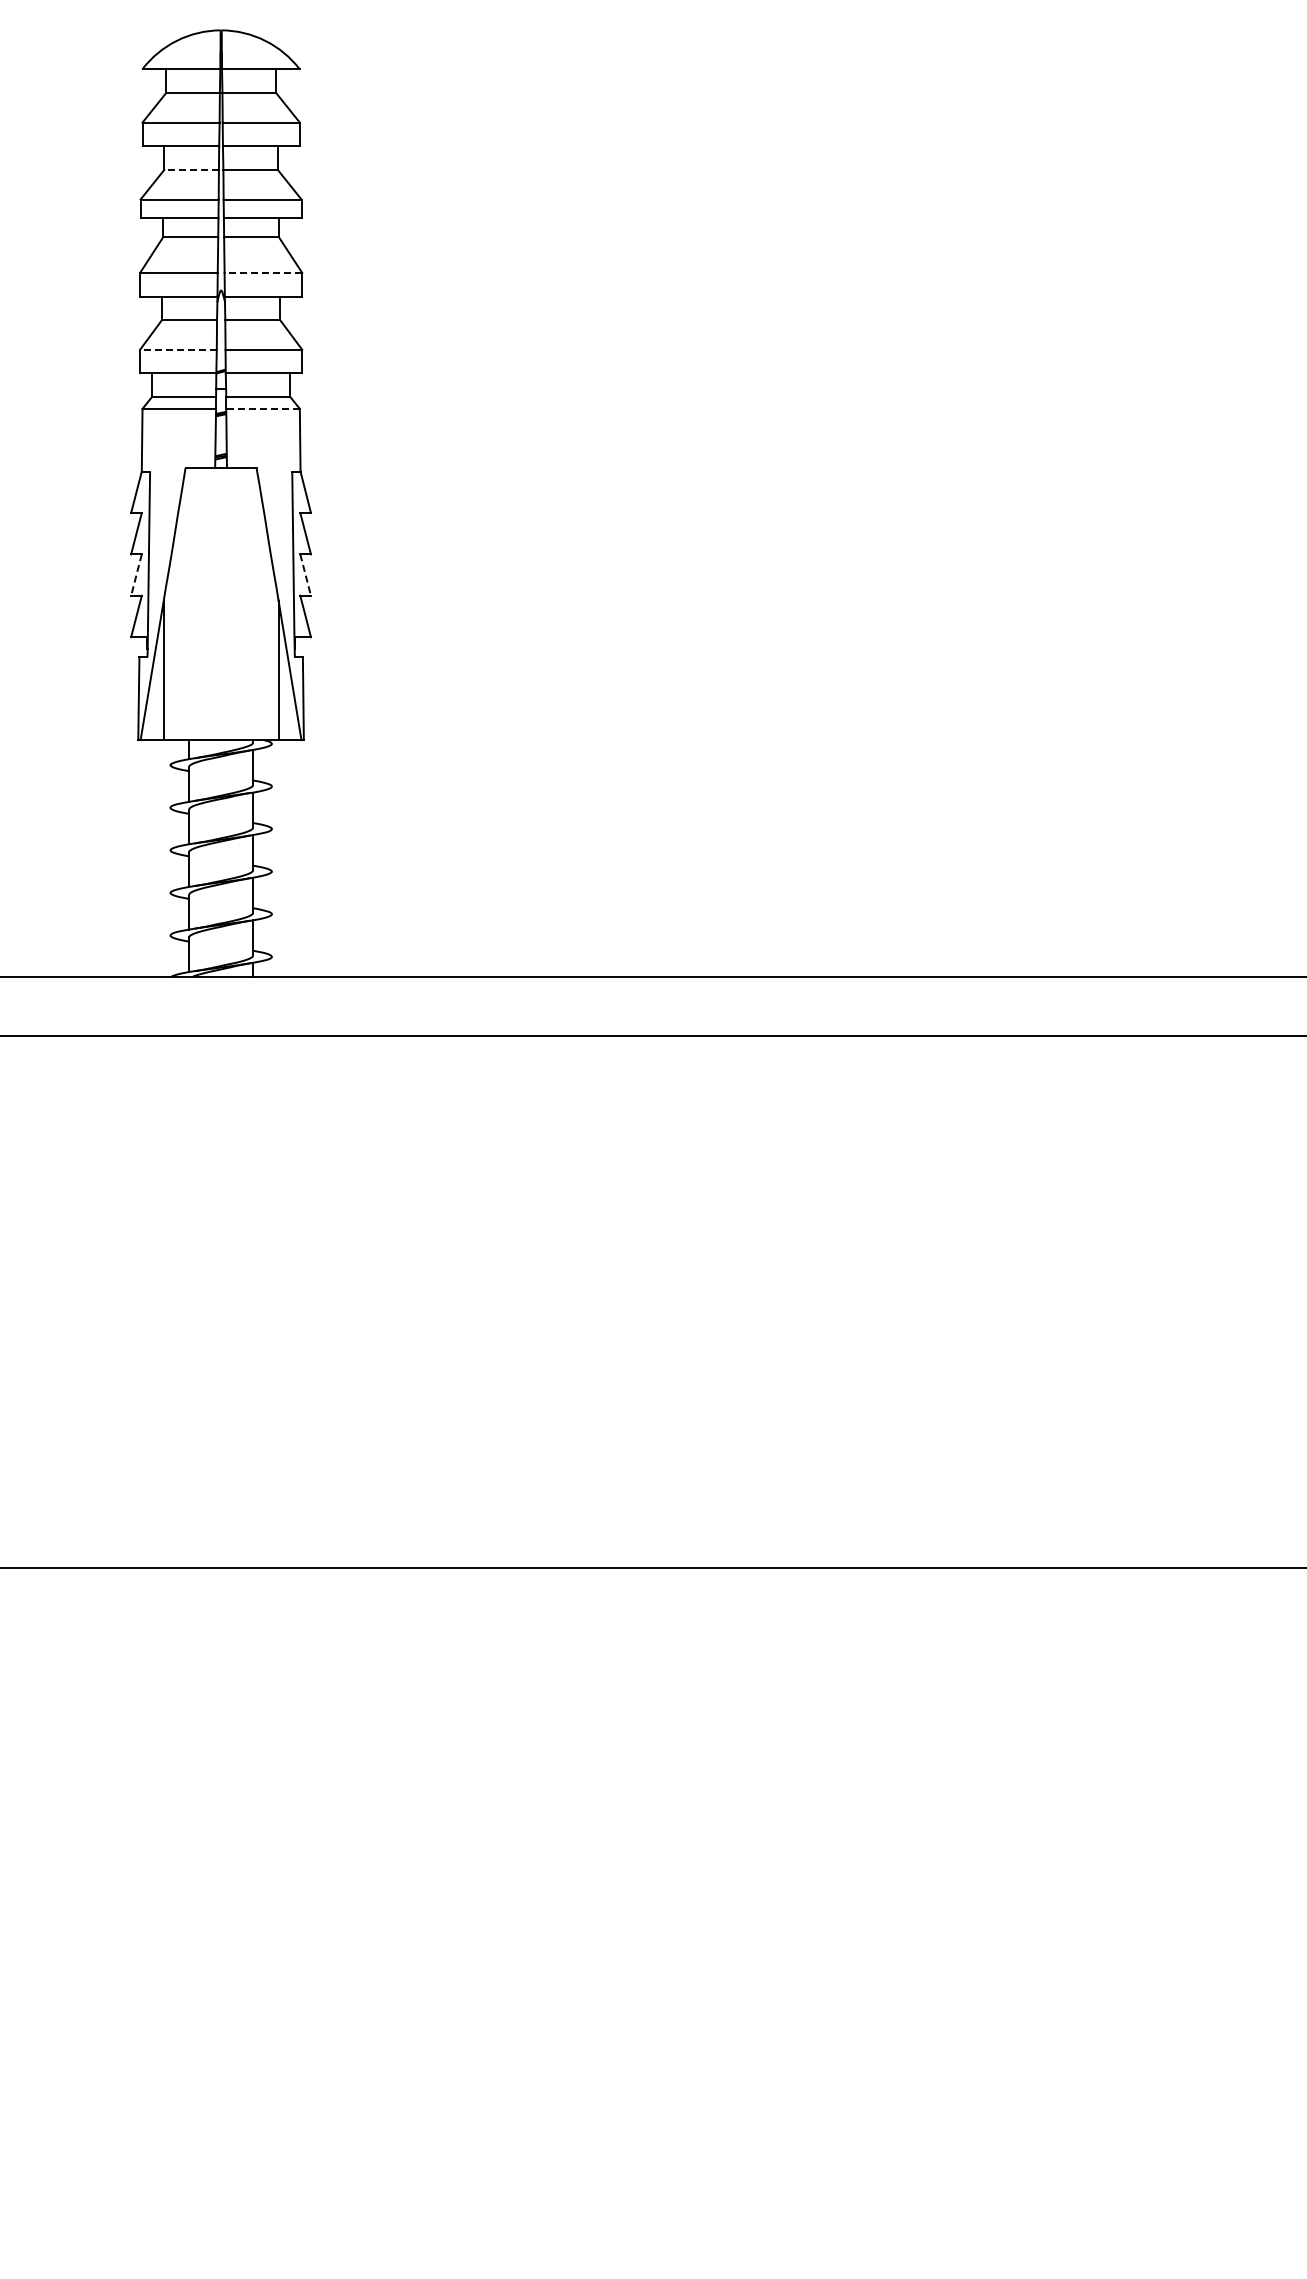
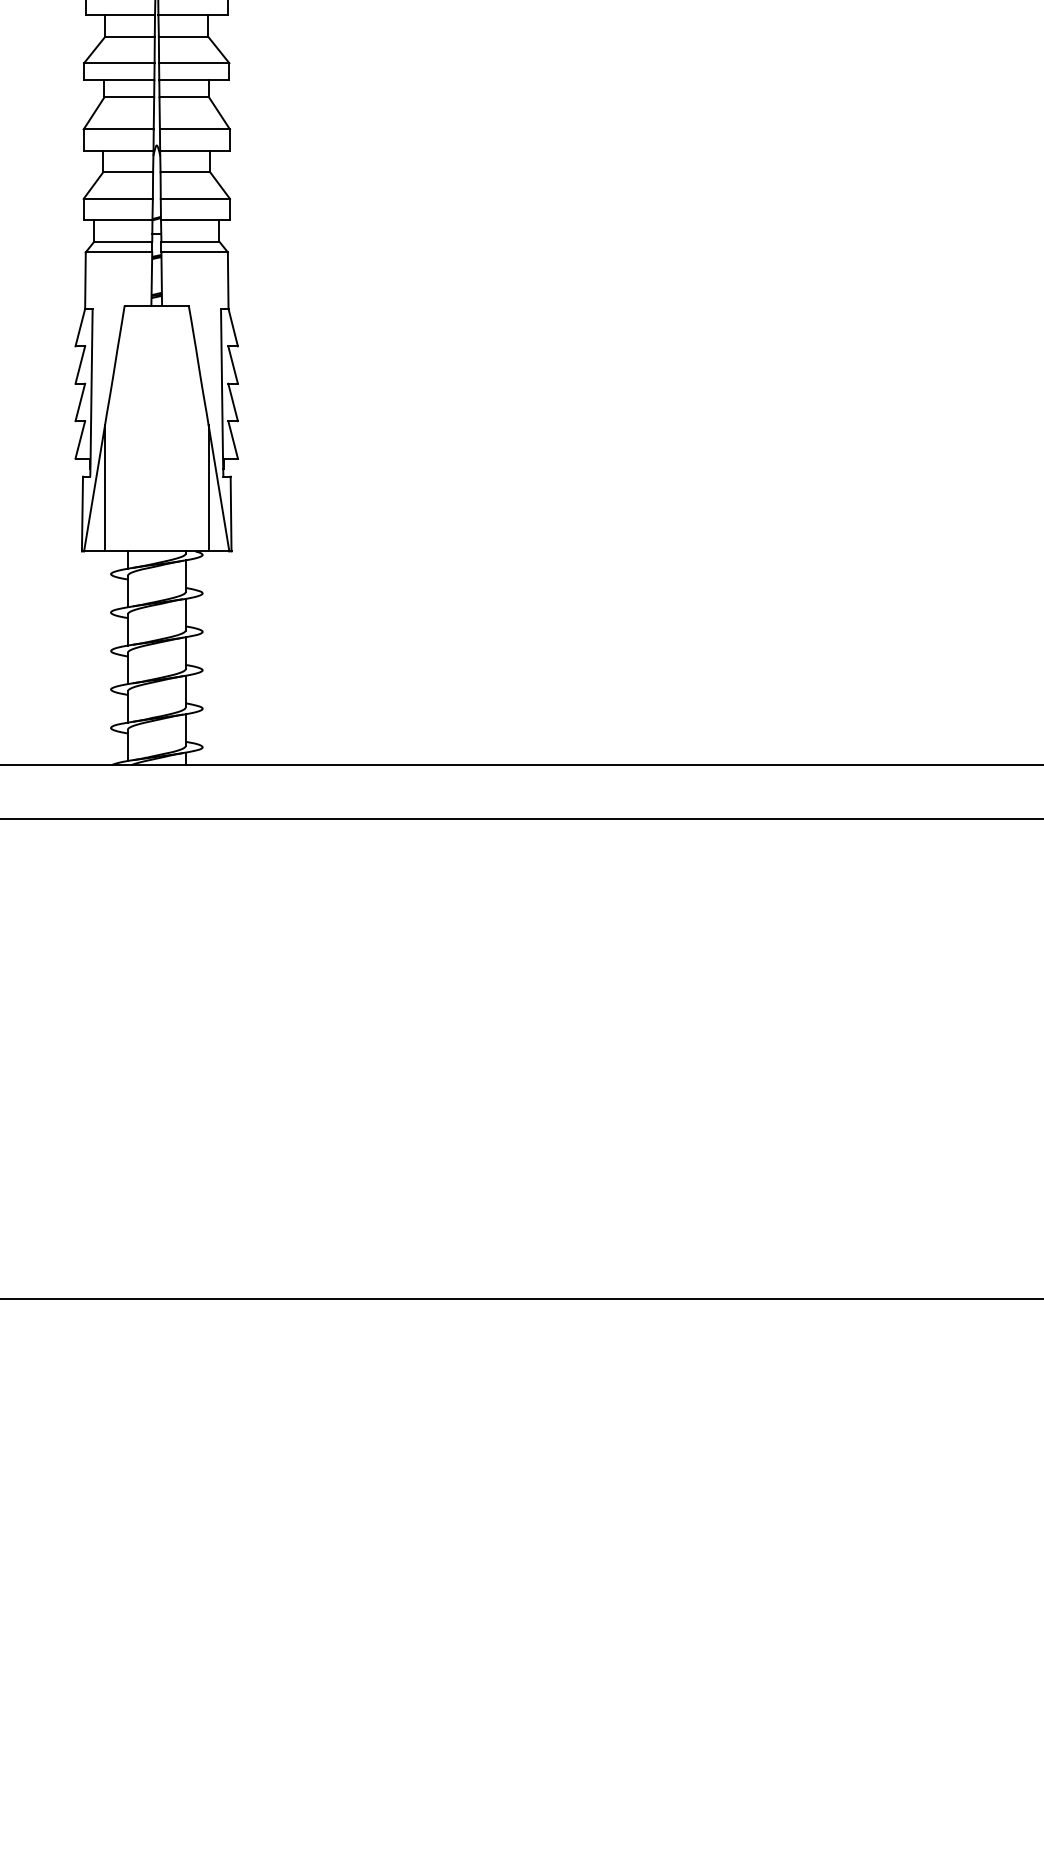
line: (191, 169) -> (130, 36), dashed -> solid
line: (263, 272) -> (195, 129), dashed -> solid
line: (177, 349) -> (117, 198), dashed -> solid
line: (263, 408) -> (195, 251), dashed -> solid
line: (136, 575) -> (80, 402), dashed -> solid
line: (305, 575) -> (232, 402), dashed -> solid

